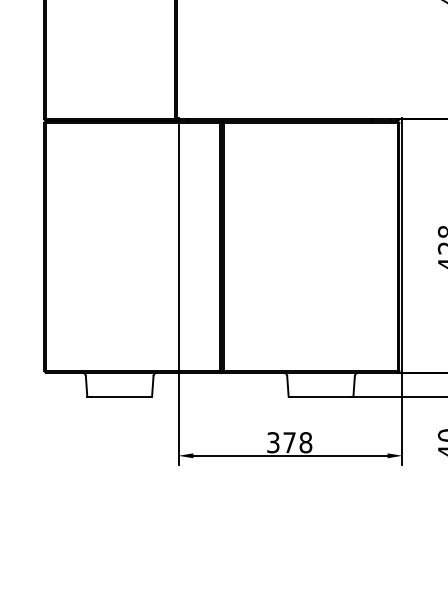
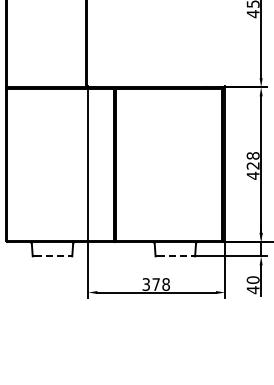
line: (119, 396) -> (52, 256), solid -> dashed
line: (321, 396) -> (175, 256), solid -> dashed

